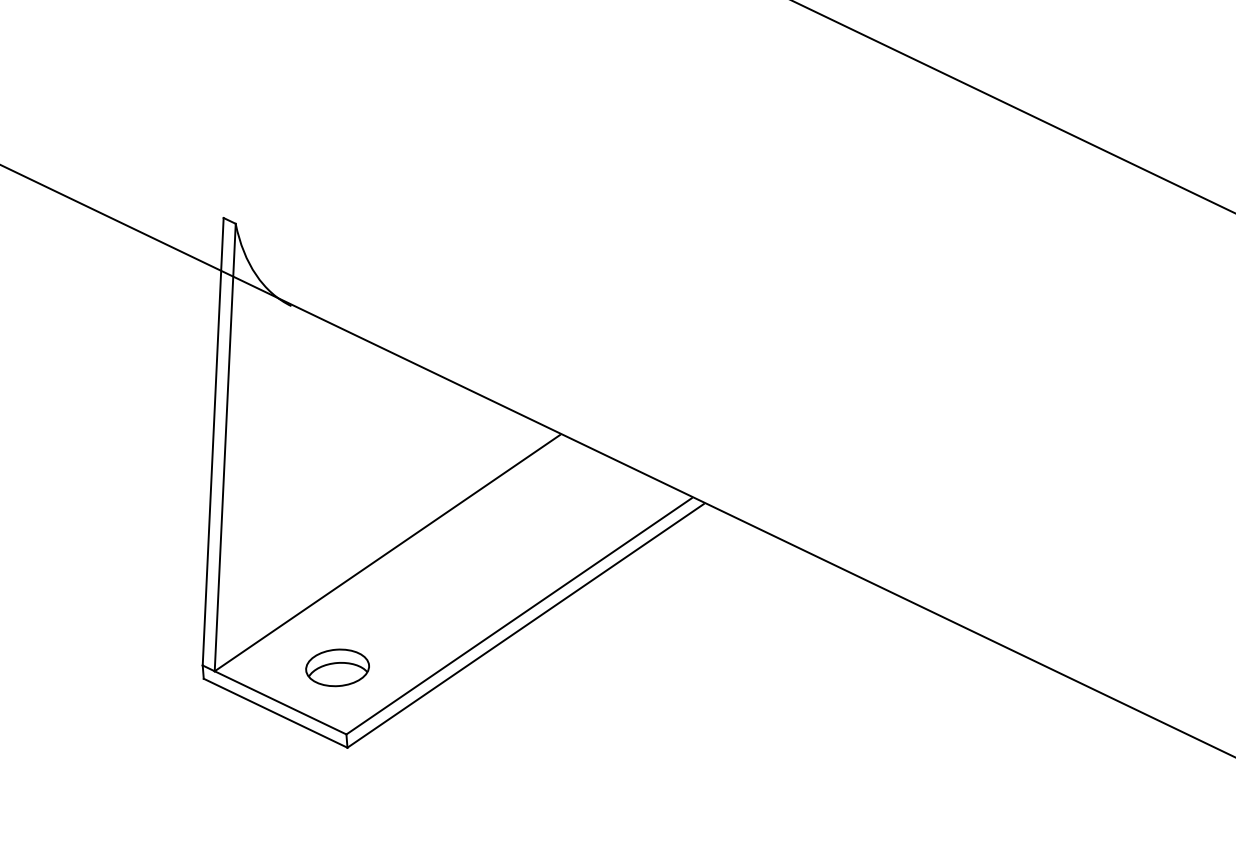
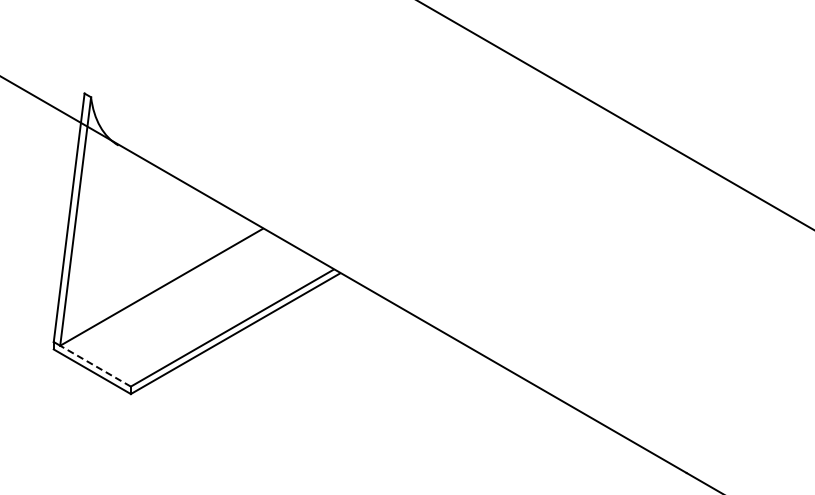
part: (337, 668) -> (128, 349), removed
line: (280, 703) -> (95, 366), solid -> dashed

